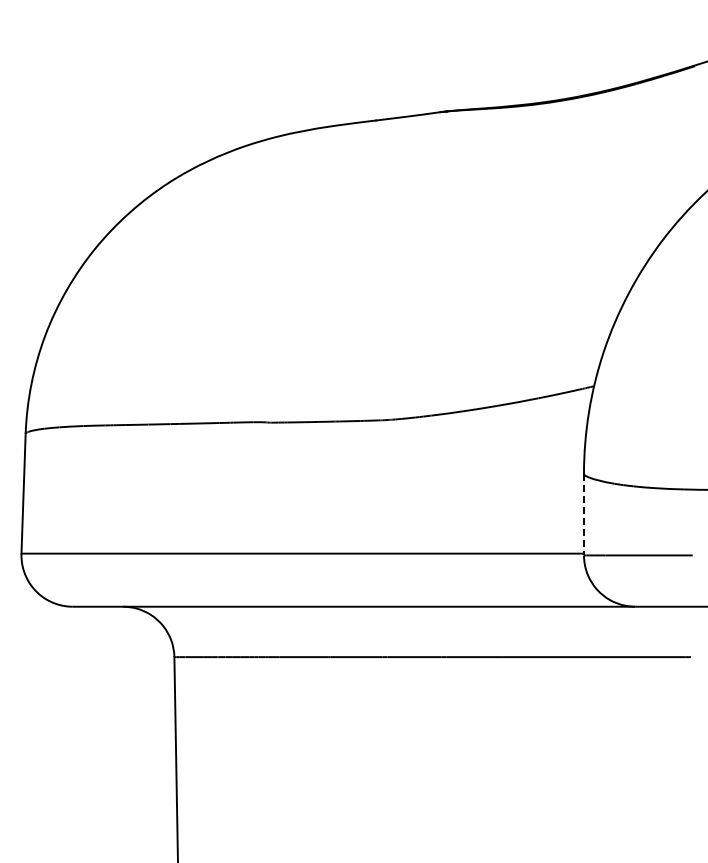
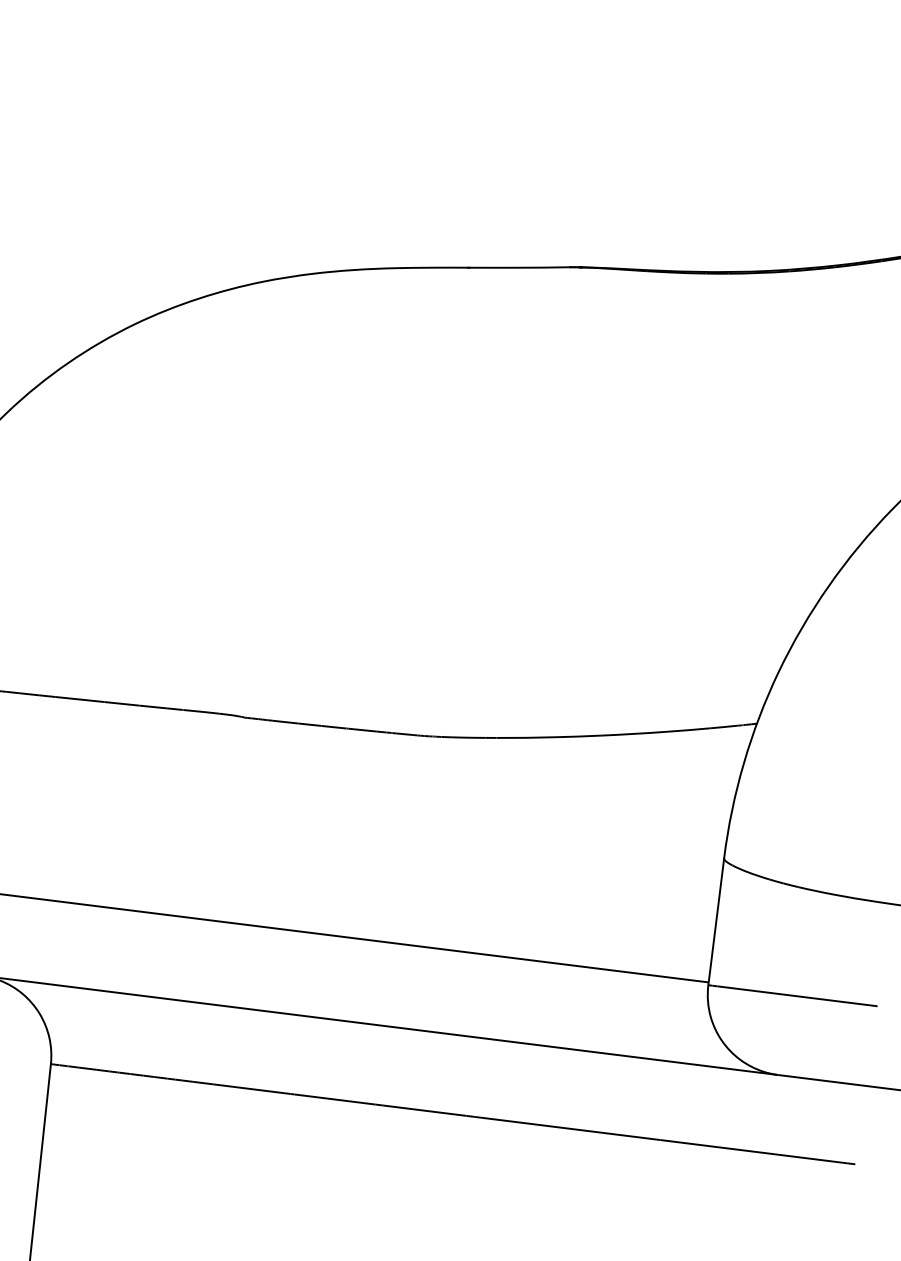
line: (583, 514) -> (715, 921), dashed -> solid

